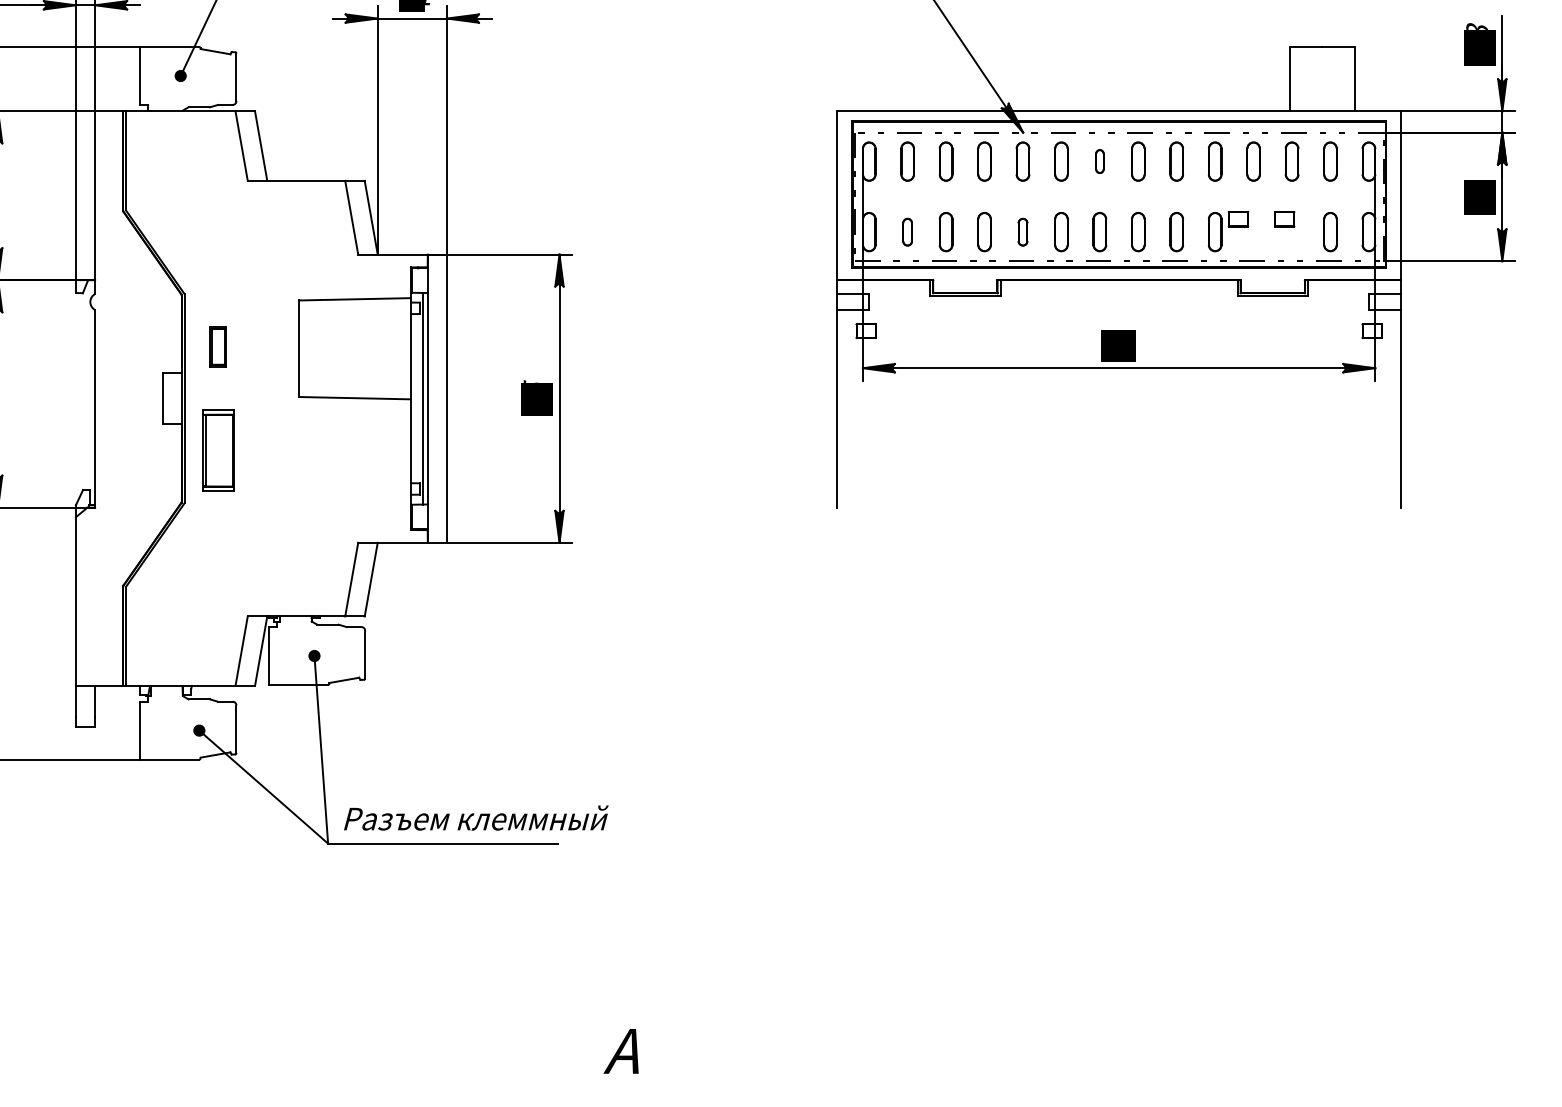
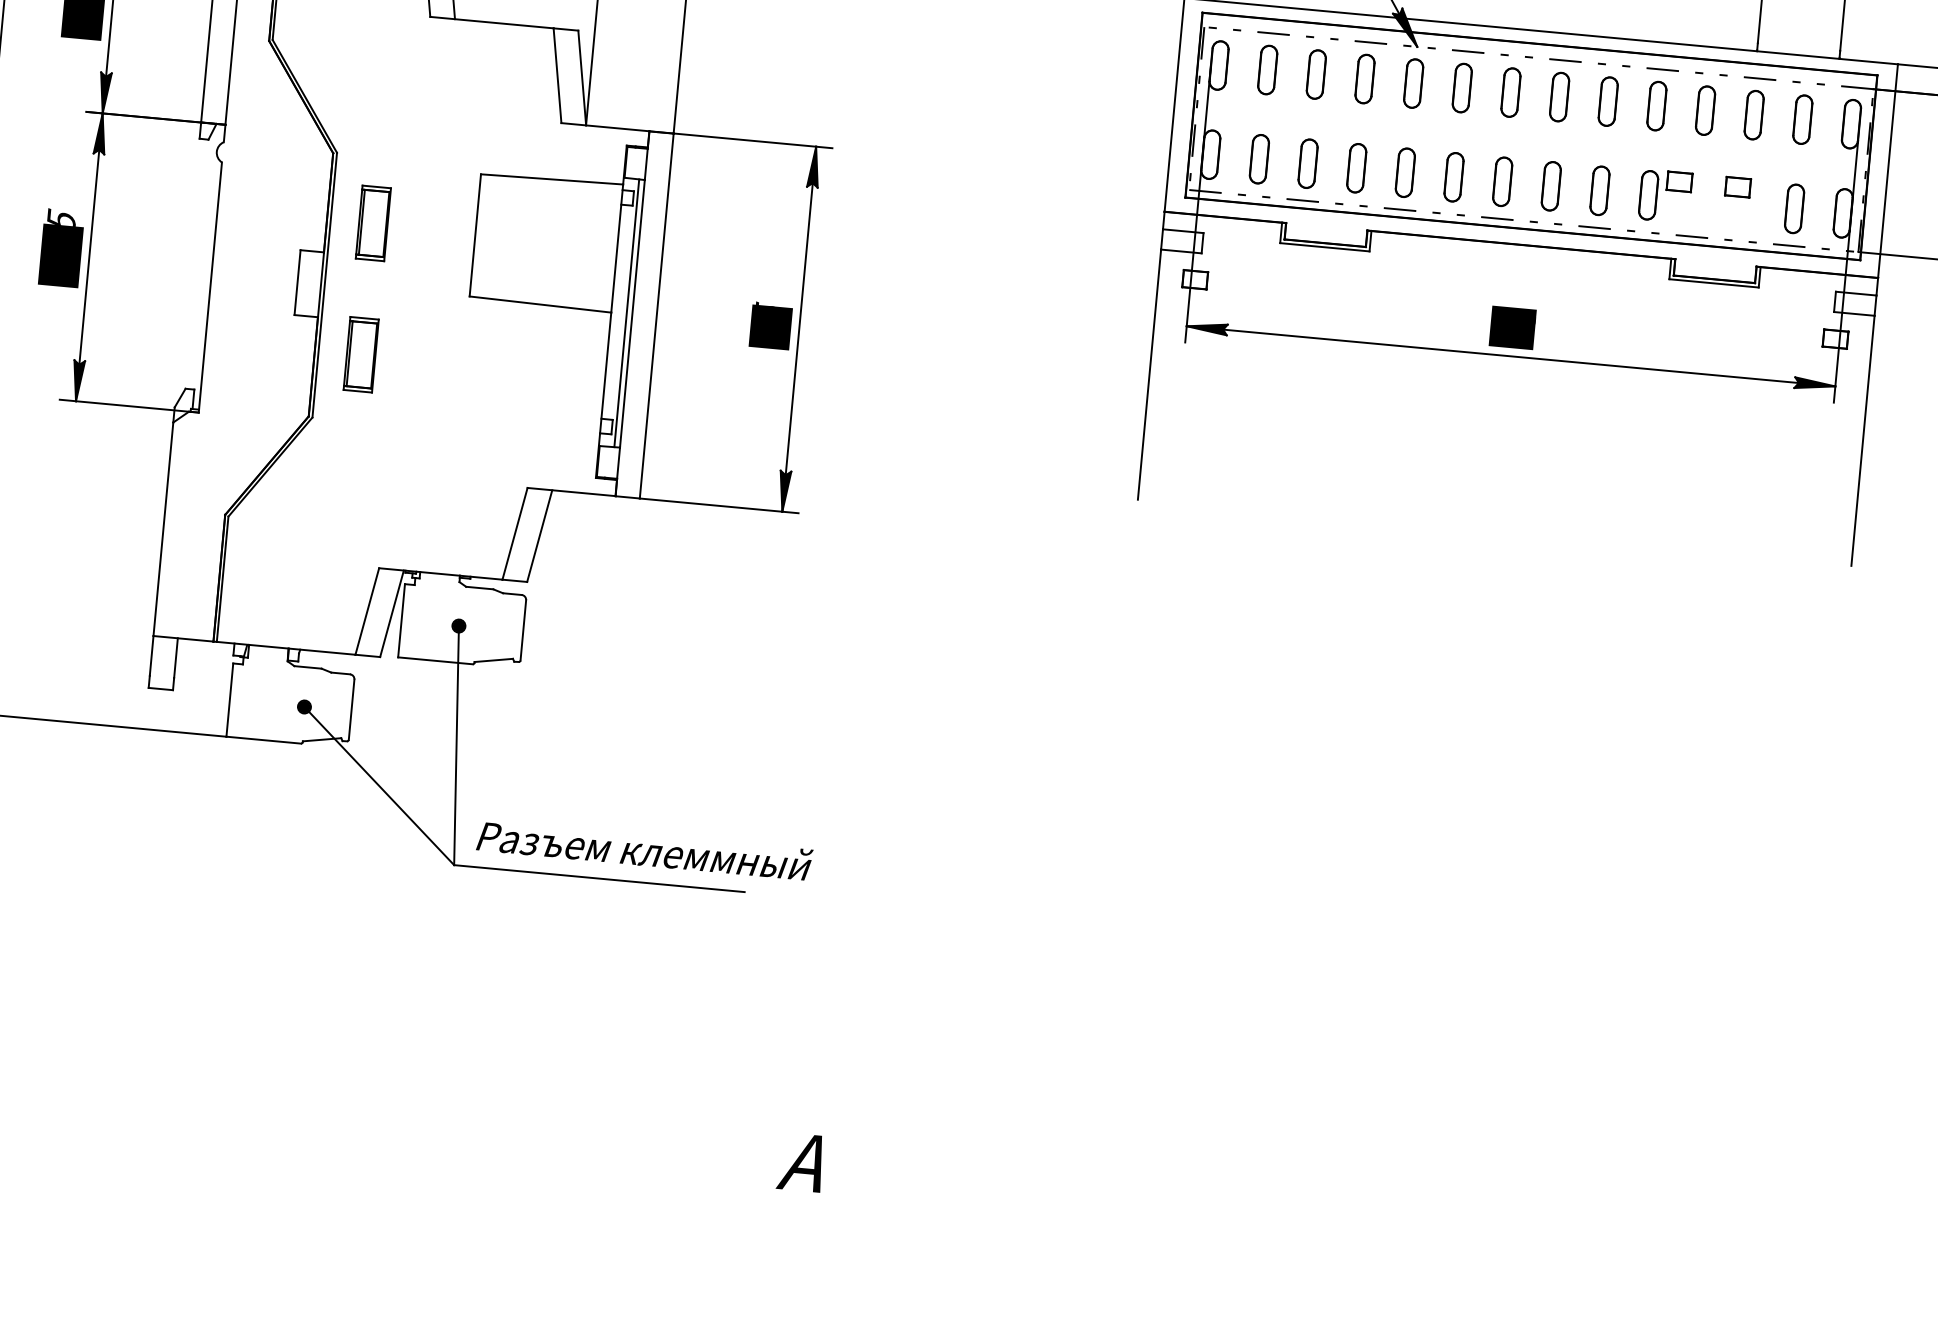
part: (1099, 161) -> (1510, 92), size x1.67
part: (907, 232) -> (1259, 159), size x1.43
part: (1022, 232) -> (1404, 173), size x1.43
part: (217, 346) -> (372, 222), size x1.43
part: (217, 450) -> (360, 354), size x0.71

